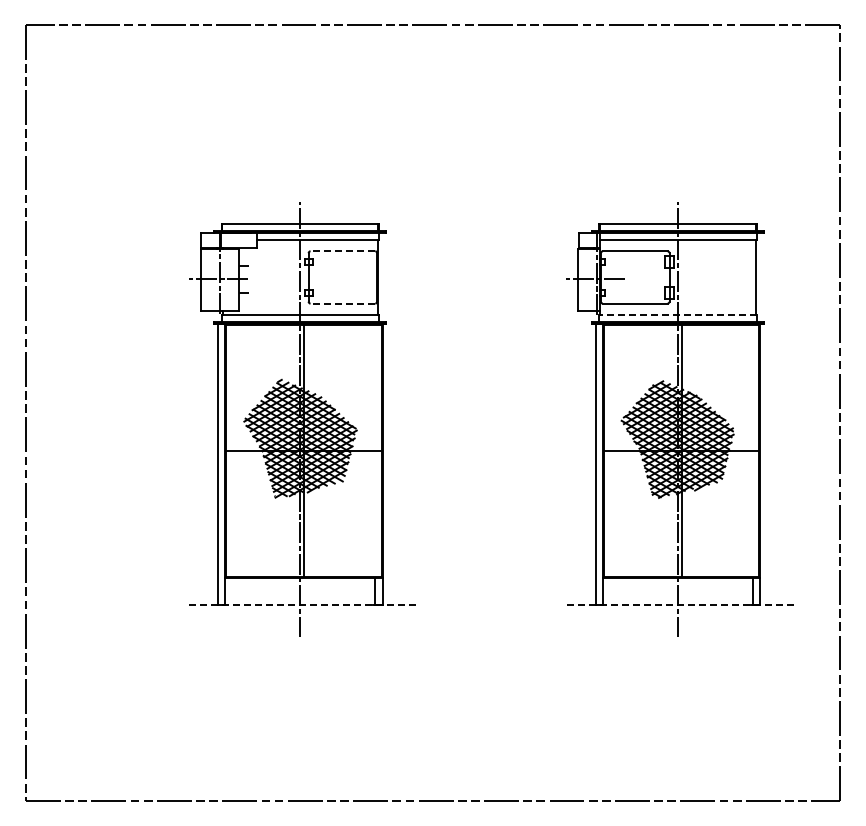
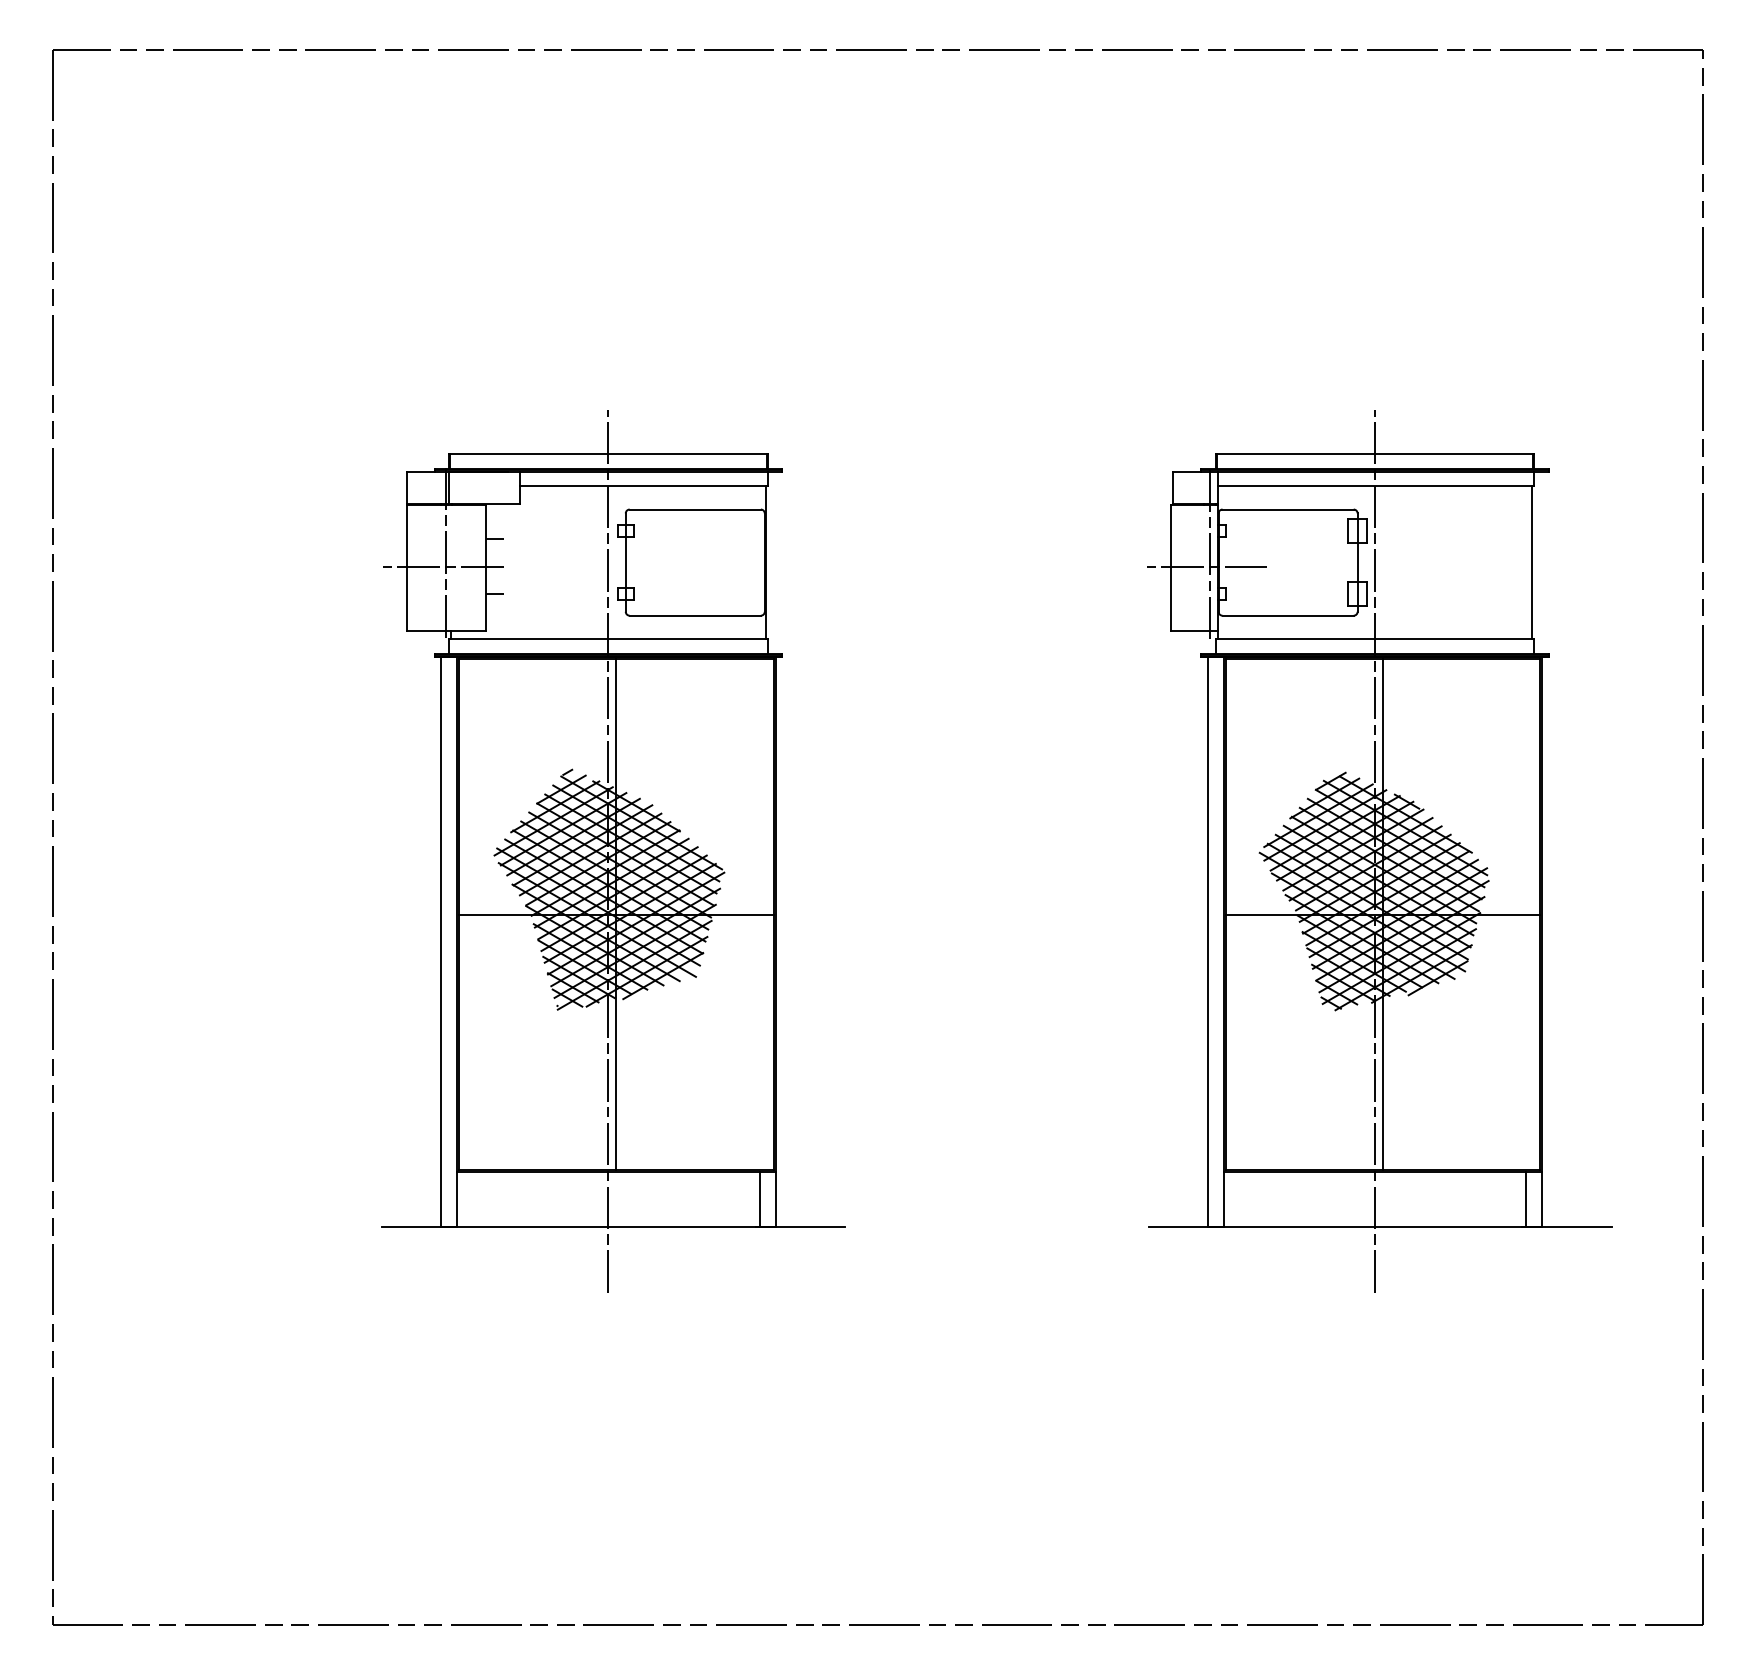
line: (342, 251) -> (694, 509), dashed -> solid
line: (342, 303) -> (694, 615), dashed -> solid
line: (678, 315) -> (1375, 639), dashed -> solid
line: (303, 605) -> (615, 1227), dashed -> solid
line: (681, 605) -> (1381, 1227), dashed -> solid

